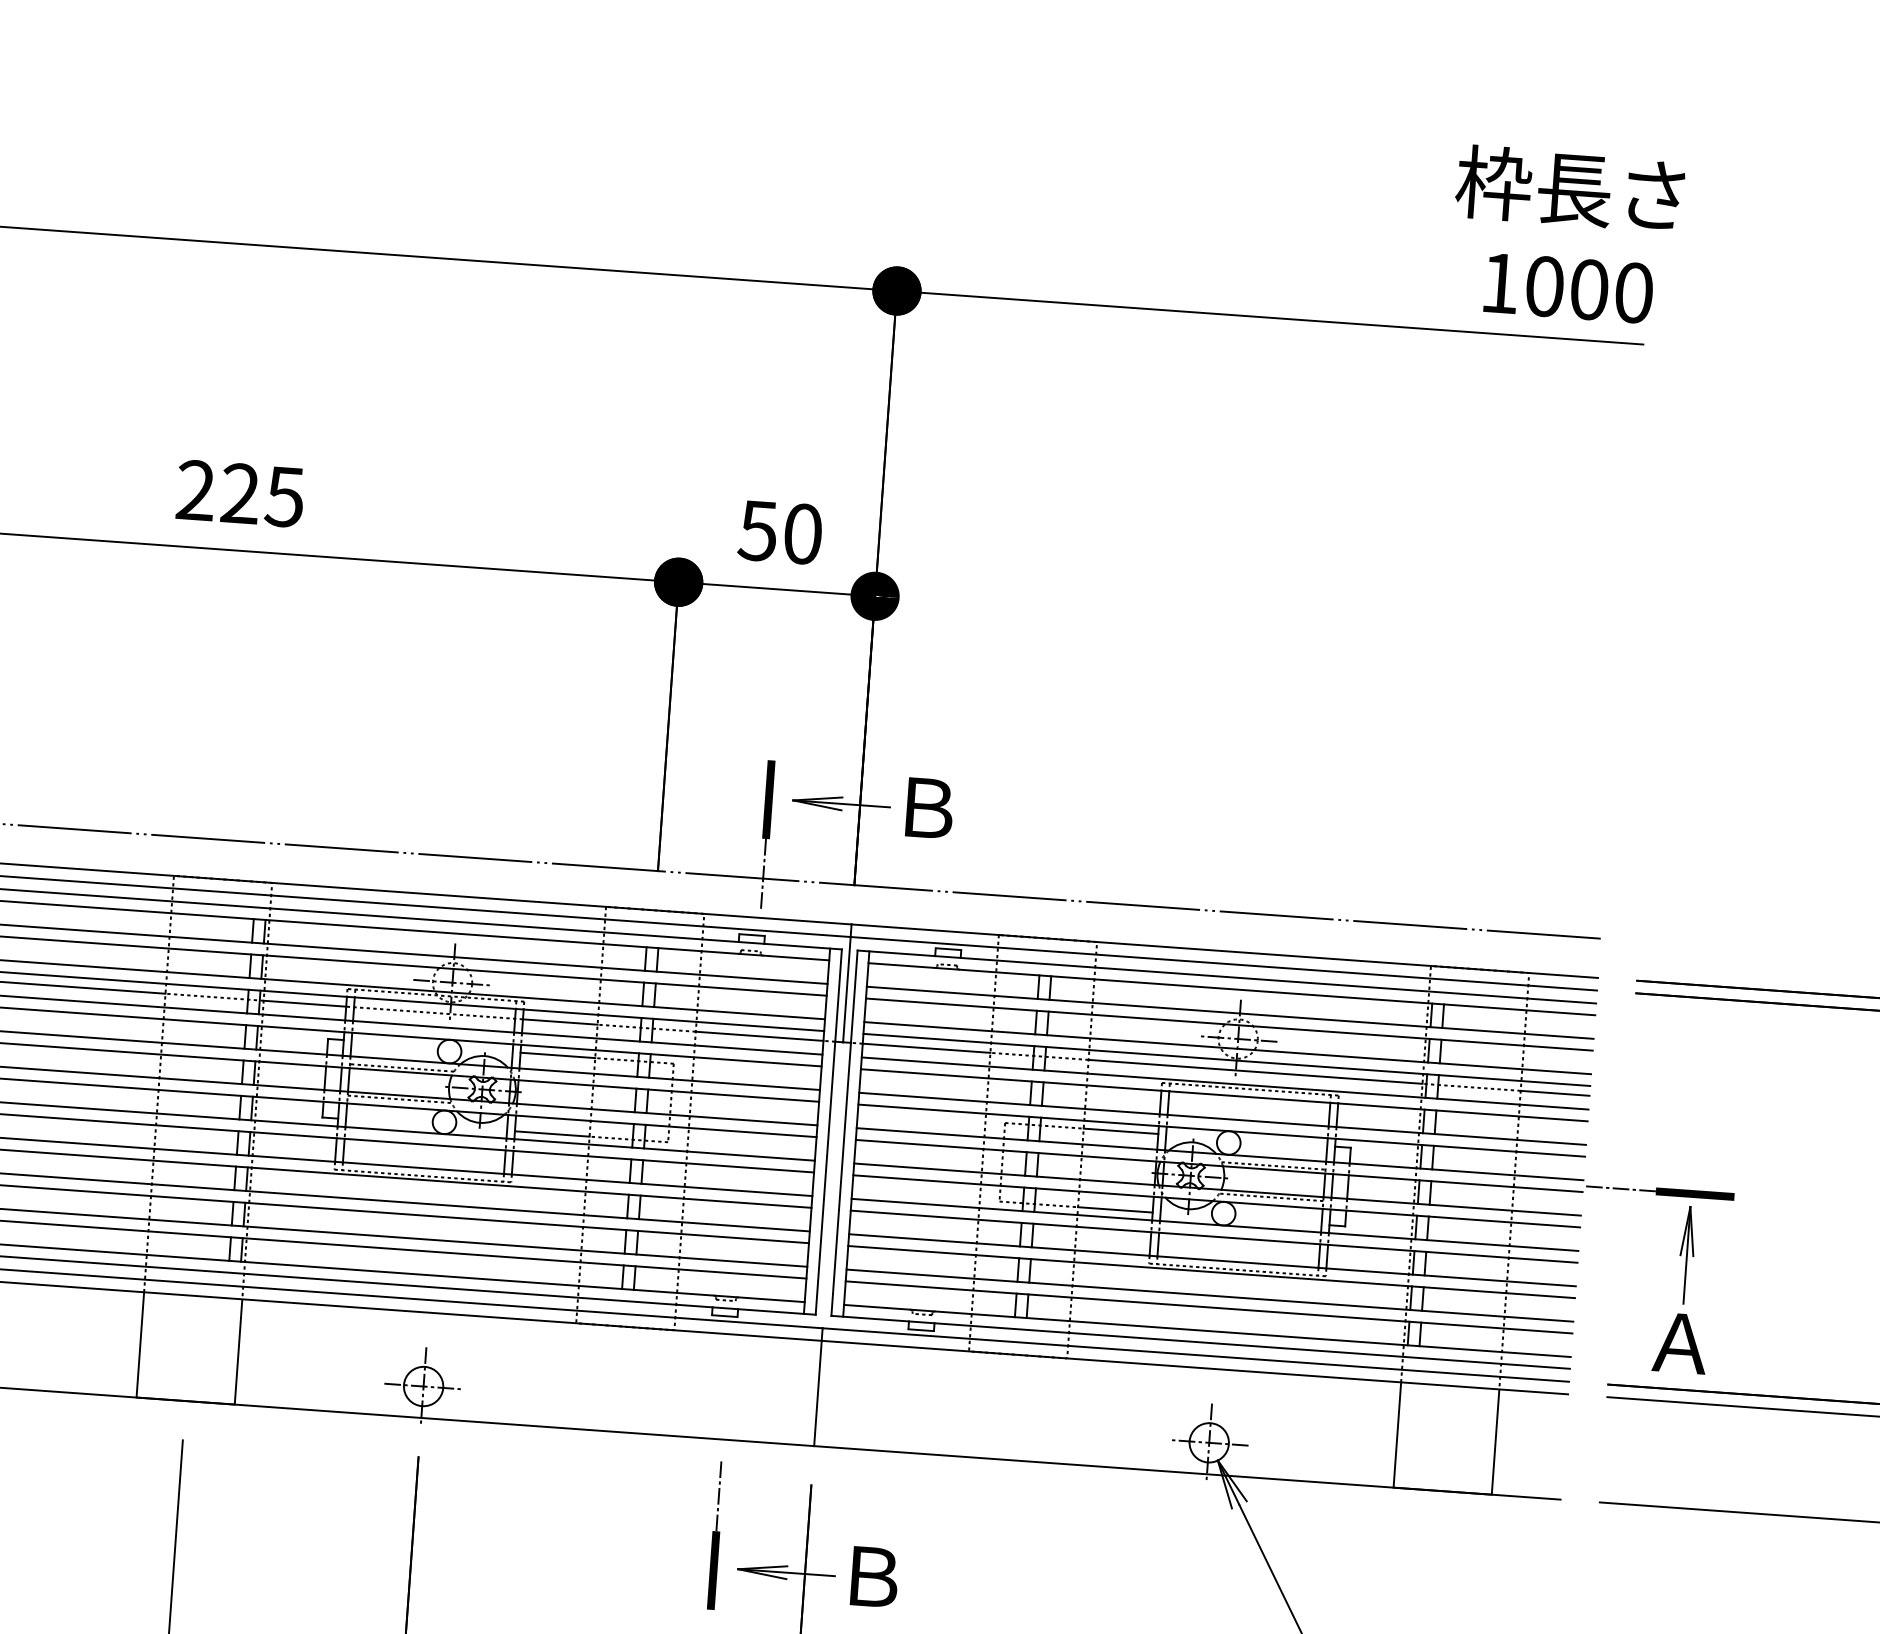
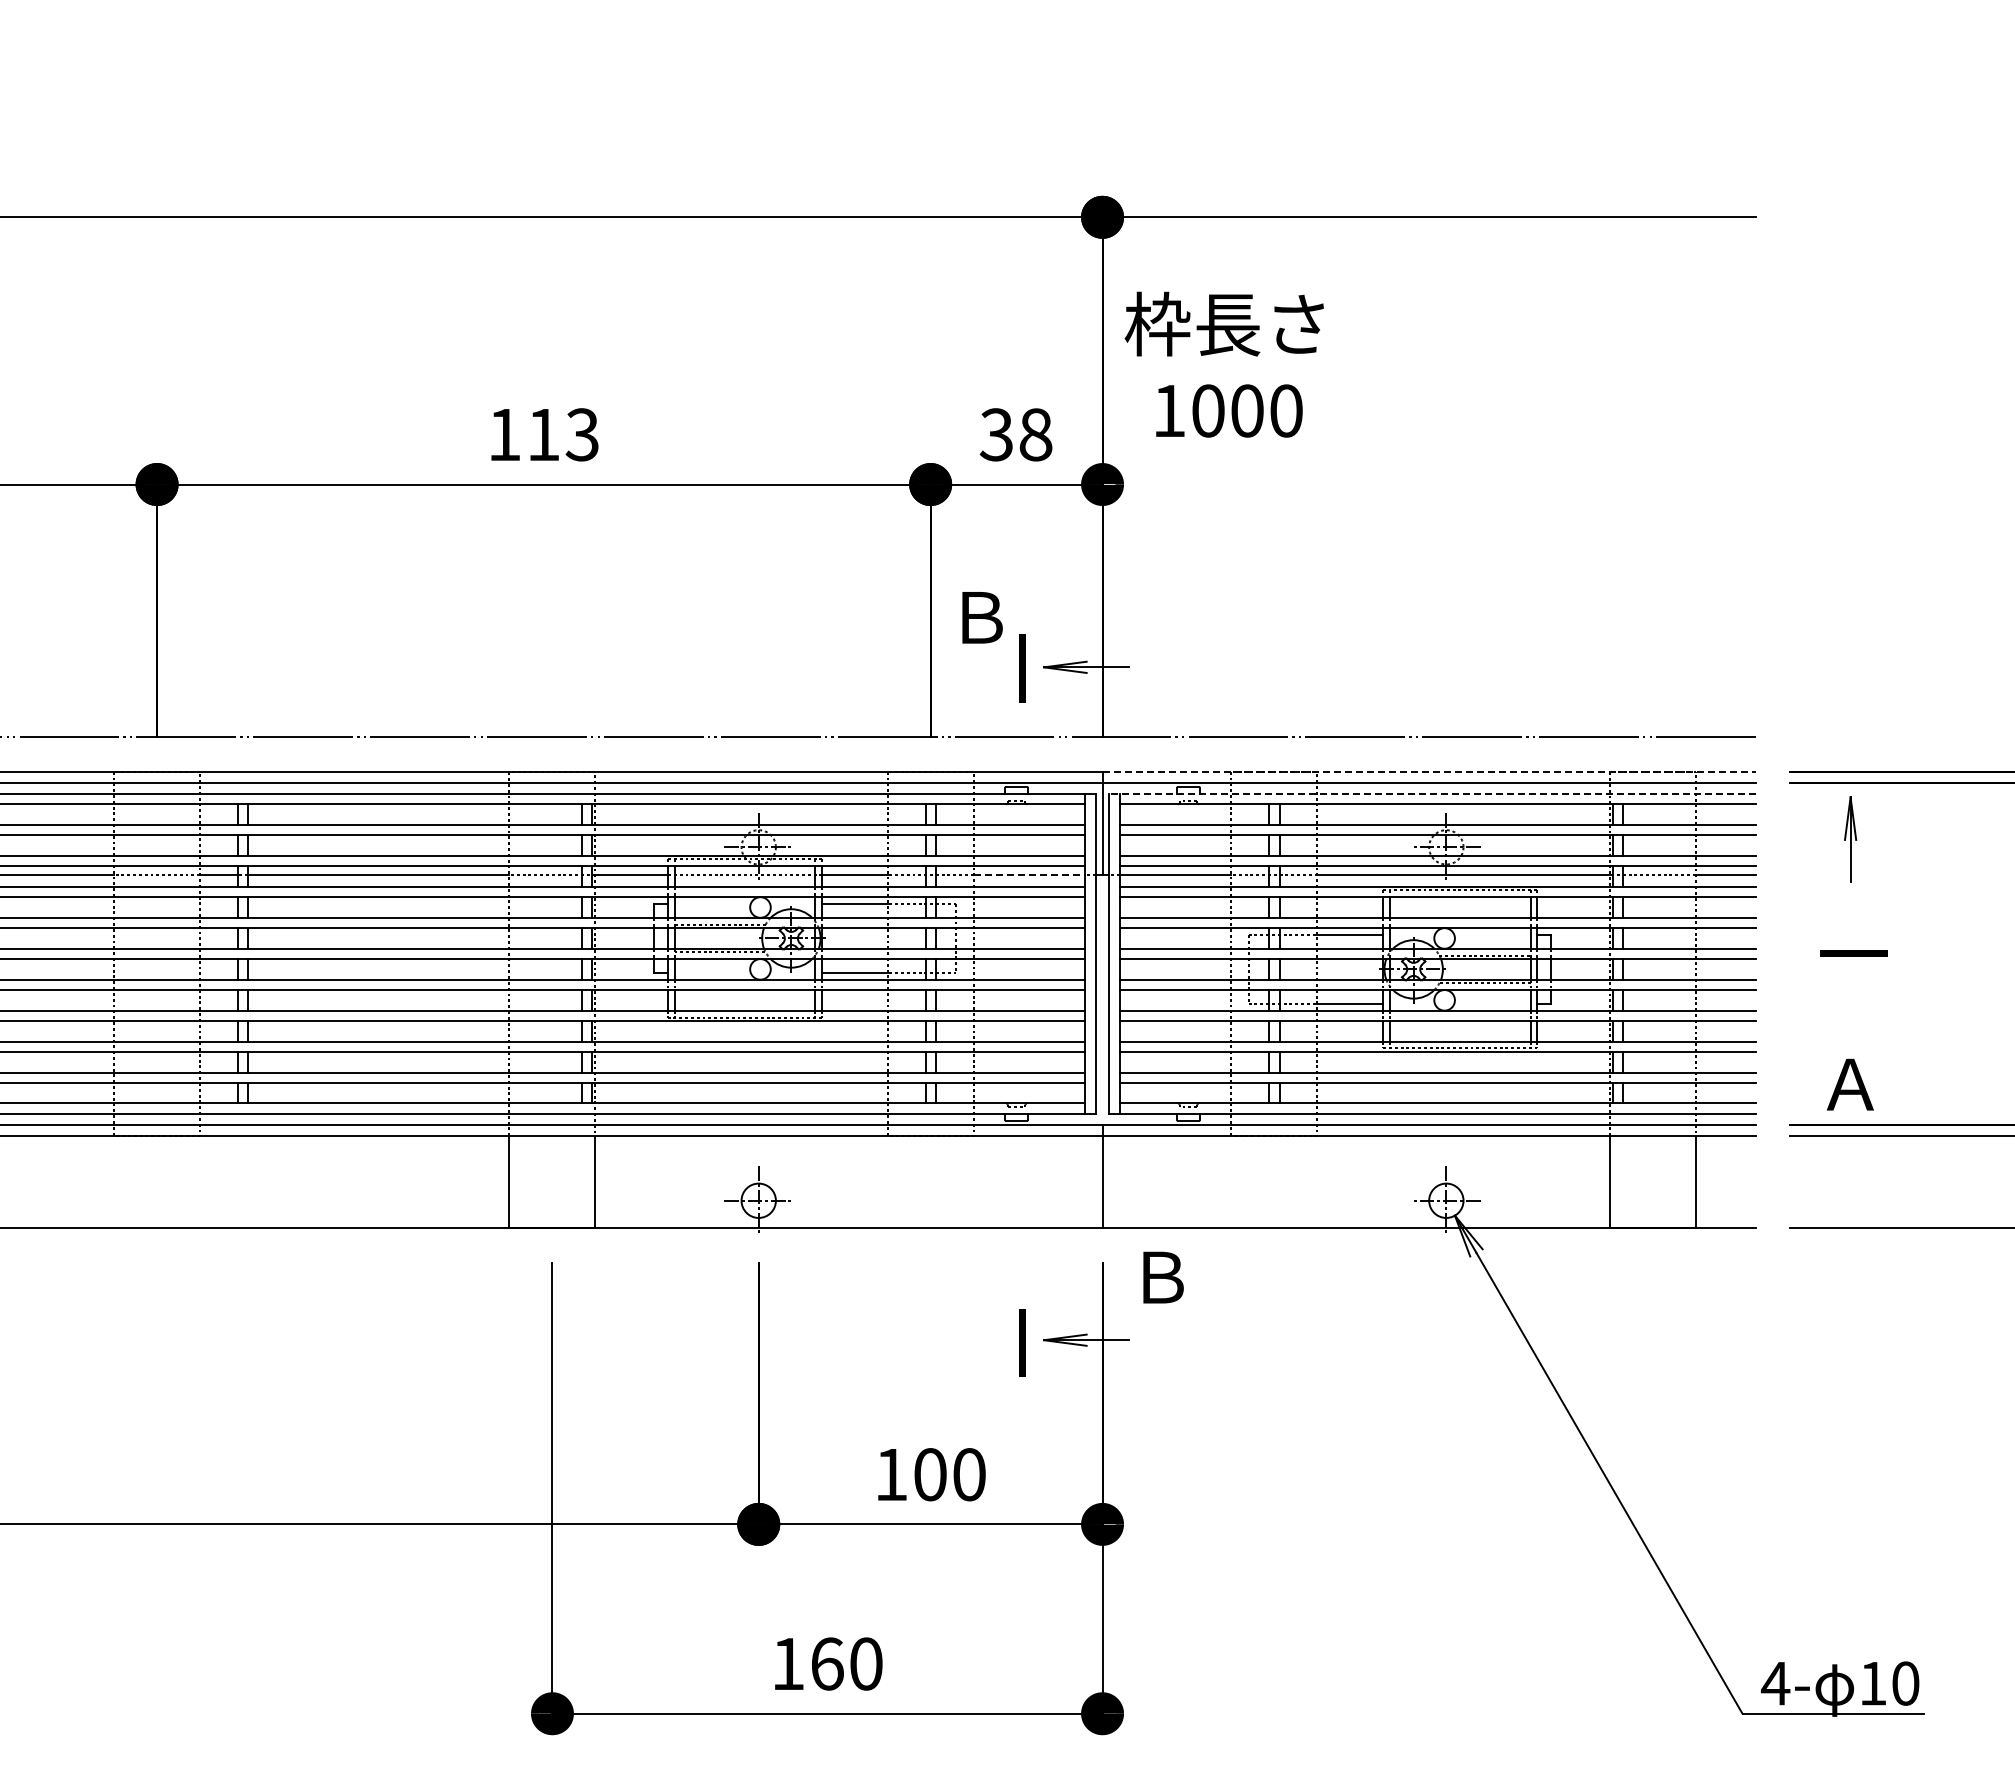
text: (1565, 234) -> (1223, 364), moved
text: (240, 493) -> (543, 434), 225 -> 113
text: (779, 532) -> (1015, 434), 50 -> 38
text: (929, 808) -> (982, 617), moved
line: (763, 875) -> (1022, 734), removed
line: (1225, 950) -> (1429, 771), solid -> dashed
line: (1226, 977) -> (1432, 794), solid -> dashed
line: (759, 1035) -> (1029, 874), solid -> dashed
line: (1619, 1188) -> (1787, 953), removed
part: (1686, 1255) -> (1850, 839), moved
line: (718, 1494) -> (1022, 1276), removed
text: (874, 1577) -> (1163, 1277), moved

